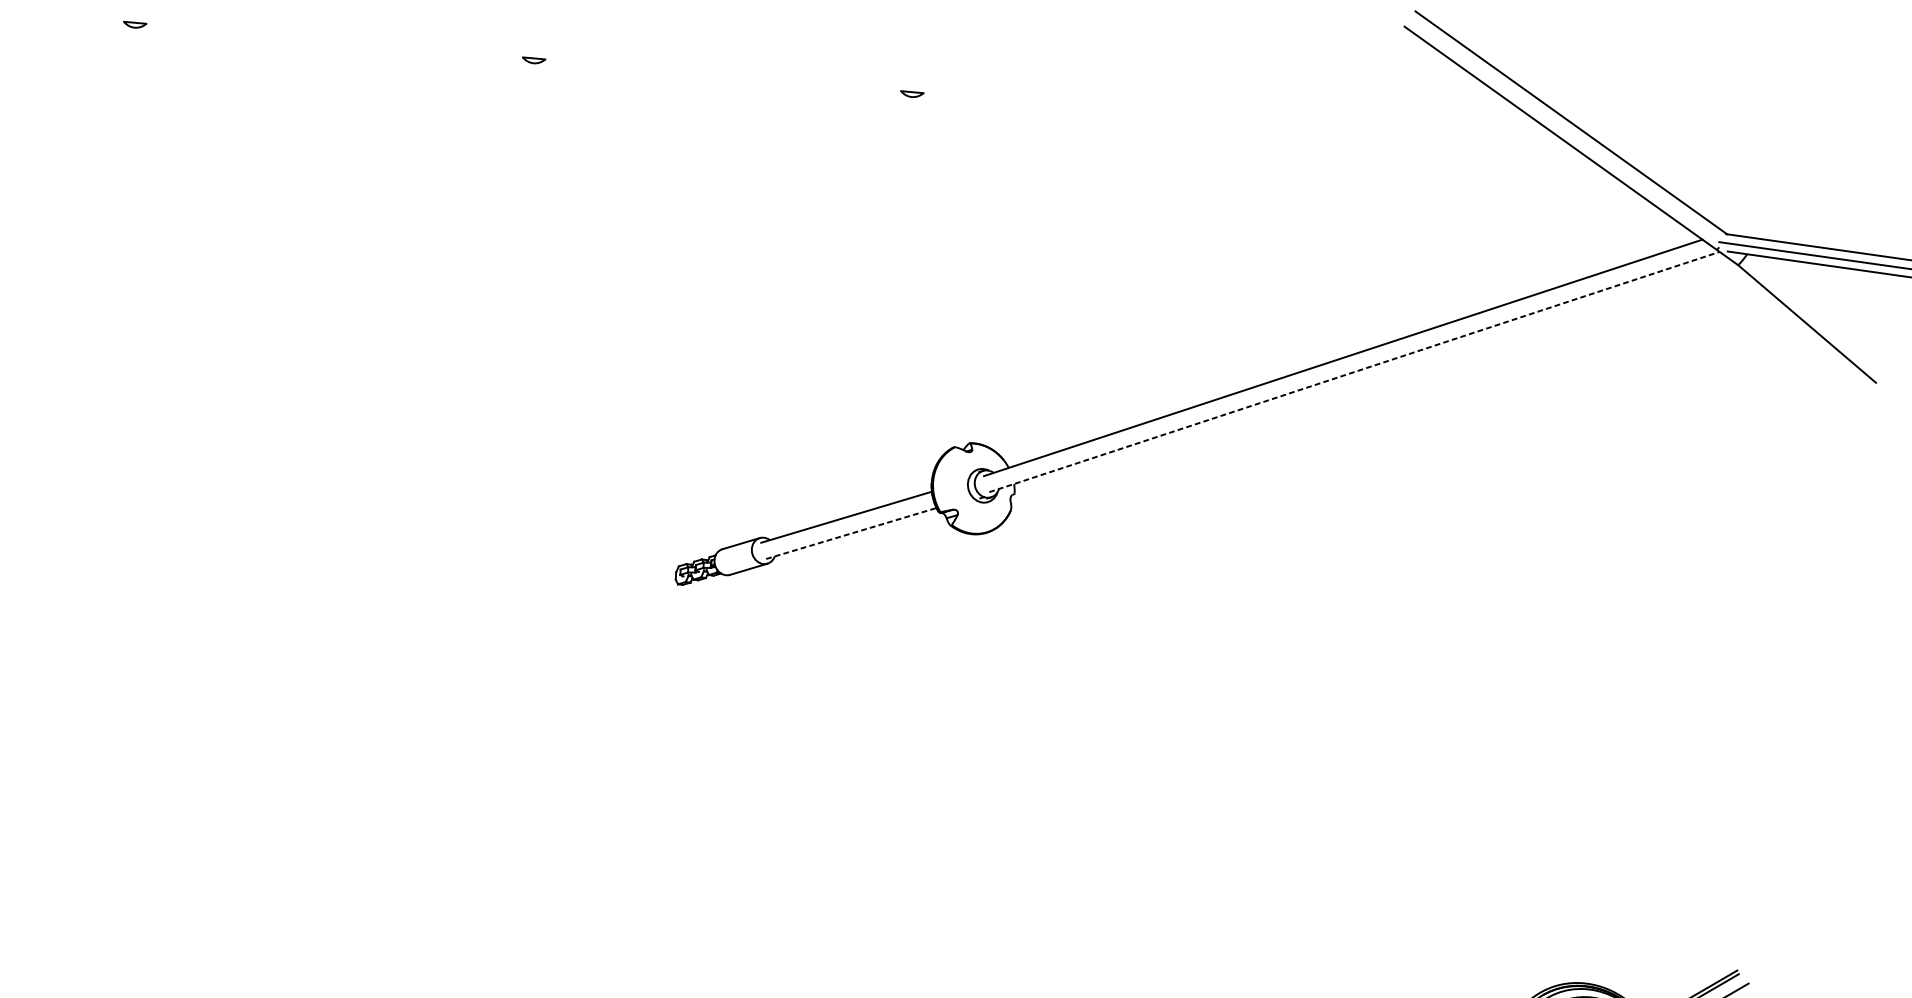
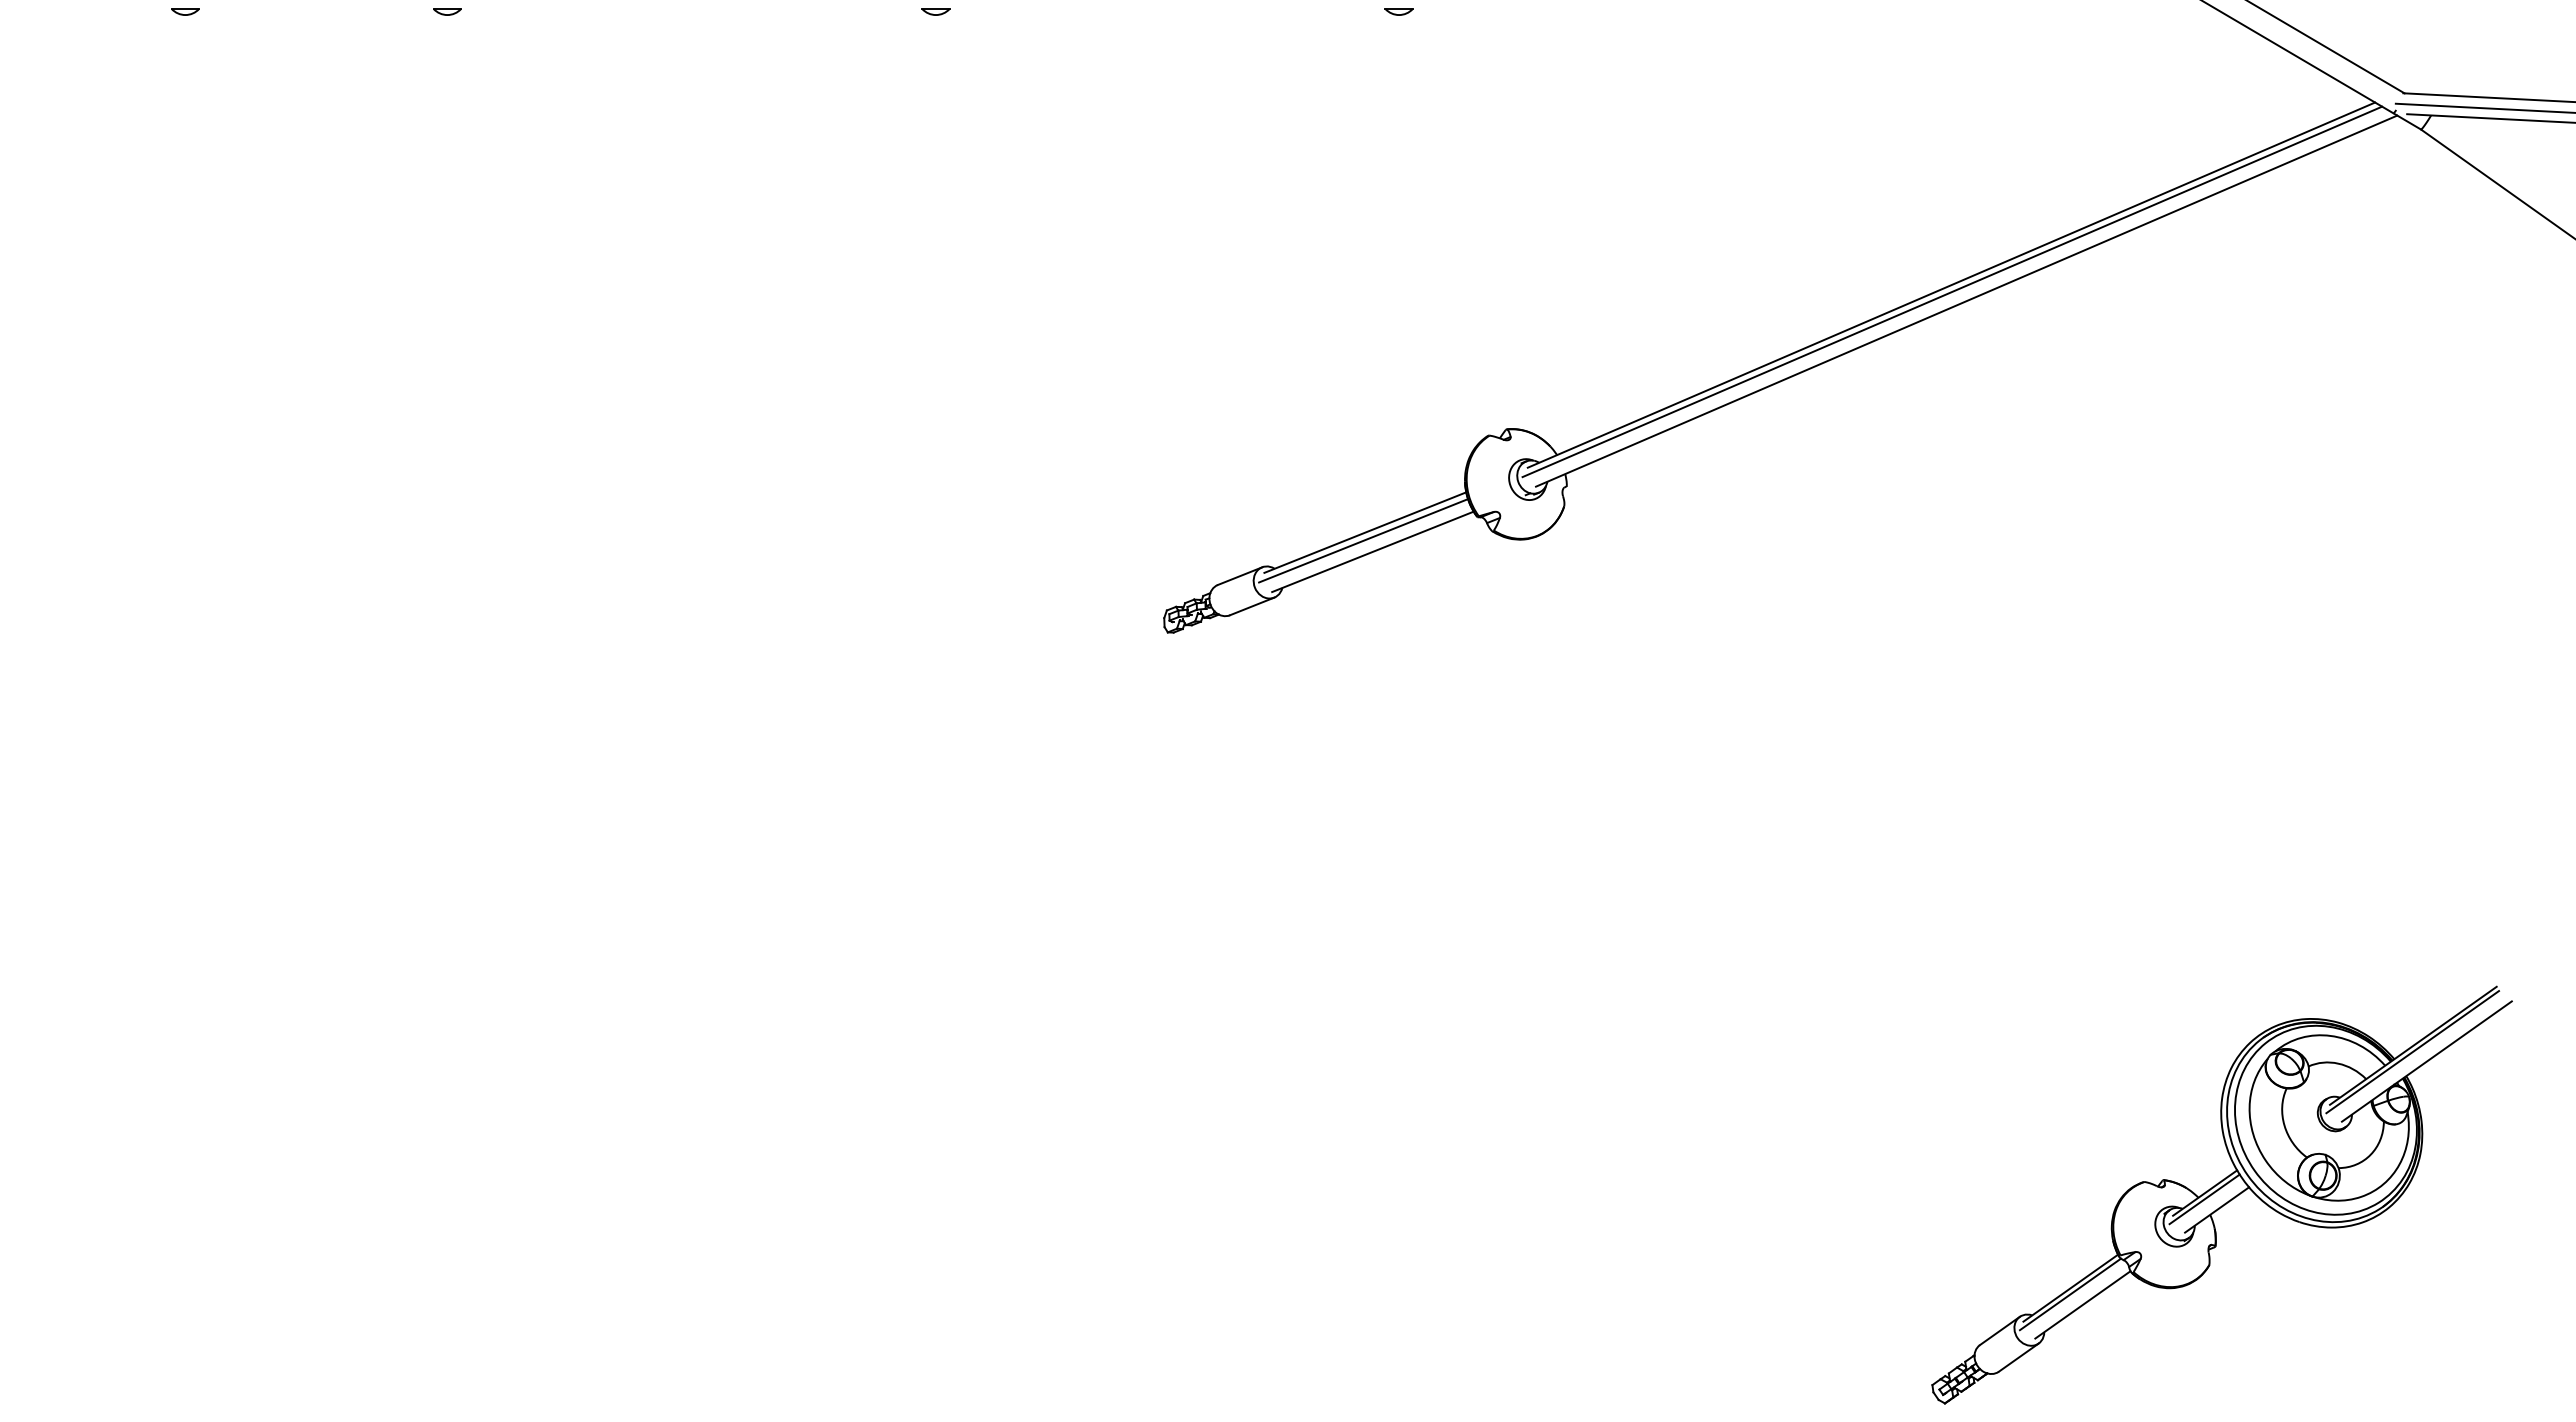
line: (1343, 363) -> (1952, 291), added
line: (1354, 372) -> (1966, 301), dashed -> solid
line: (844, 523) -> (1363, 540), added
line: (851, 533) -> (1372, 551), dashed -> solid

